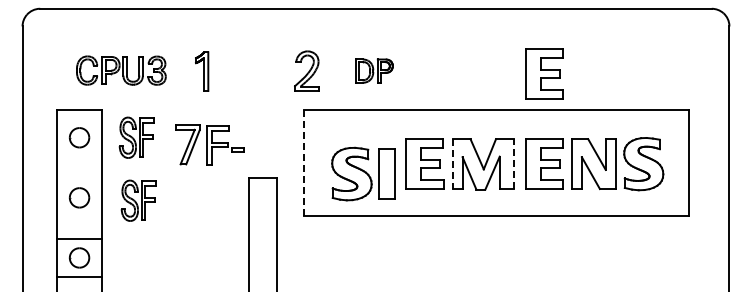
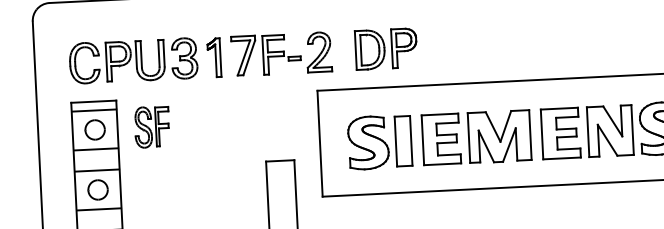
part: (121, 70) -> (133, 60), size x1.43
part: (374, 70) -> (386, 48), size x1.67
part: (544, 73) -> (556, 43), removed
line: (79, 118) -> (94, 110), added
part: (209, 144) -> (265, 54), moved
line: (79, 157) -> (96, 149), added
line: (303, 163) -> (320, 144), dashed -> solid
line: (452, 164) -> (468, 138), dashed -> solid
line: (514, 164) -> (530, 135), dashed -> solid
part: (363, 173) -> (380, 141), moved
line: (79, 178) -> (97, 170), added
part: (138, 200) -> (157, 189), removed
line: (79, 217) -> (98, 209), added

